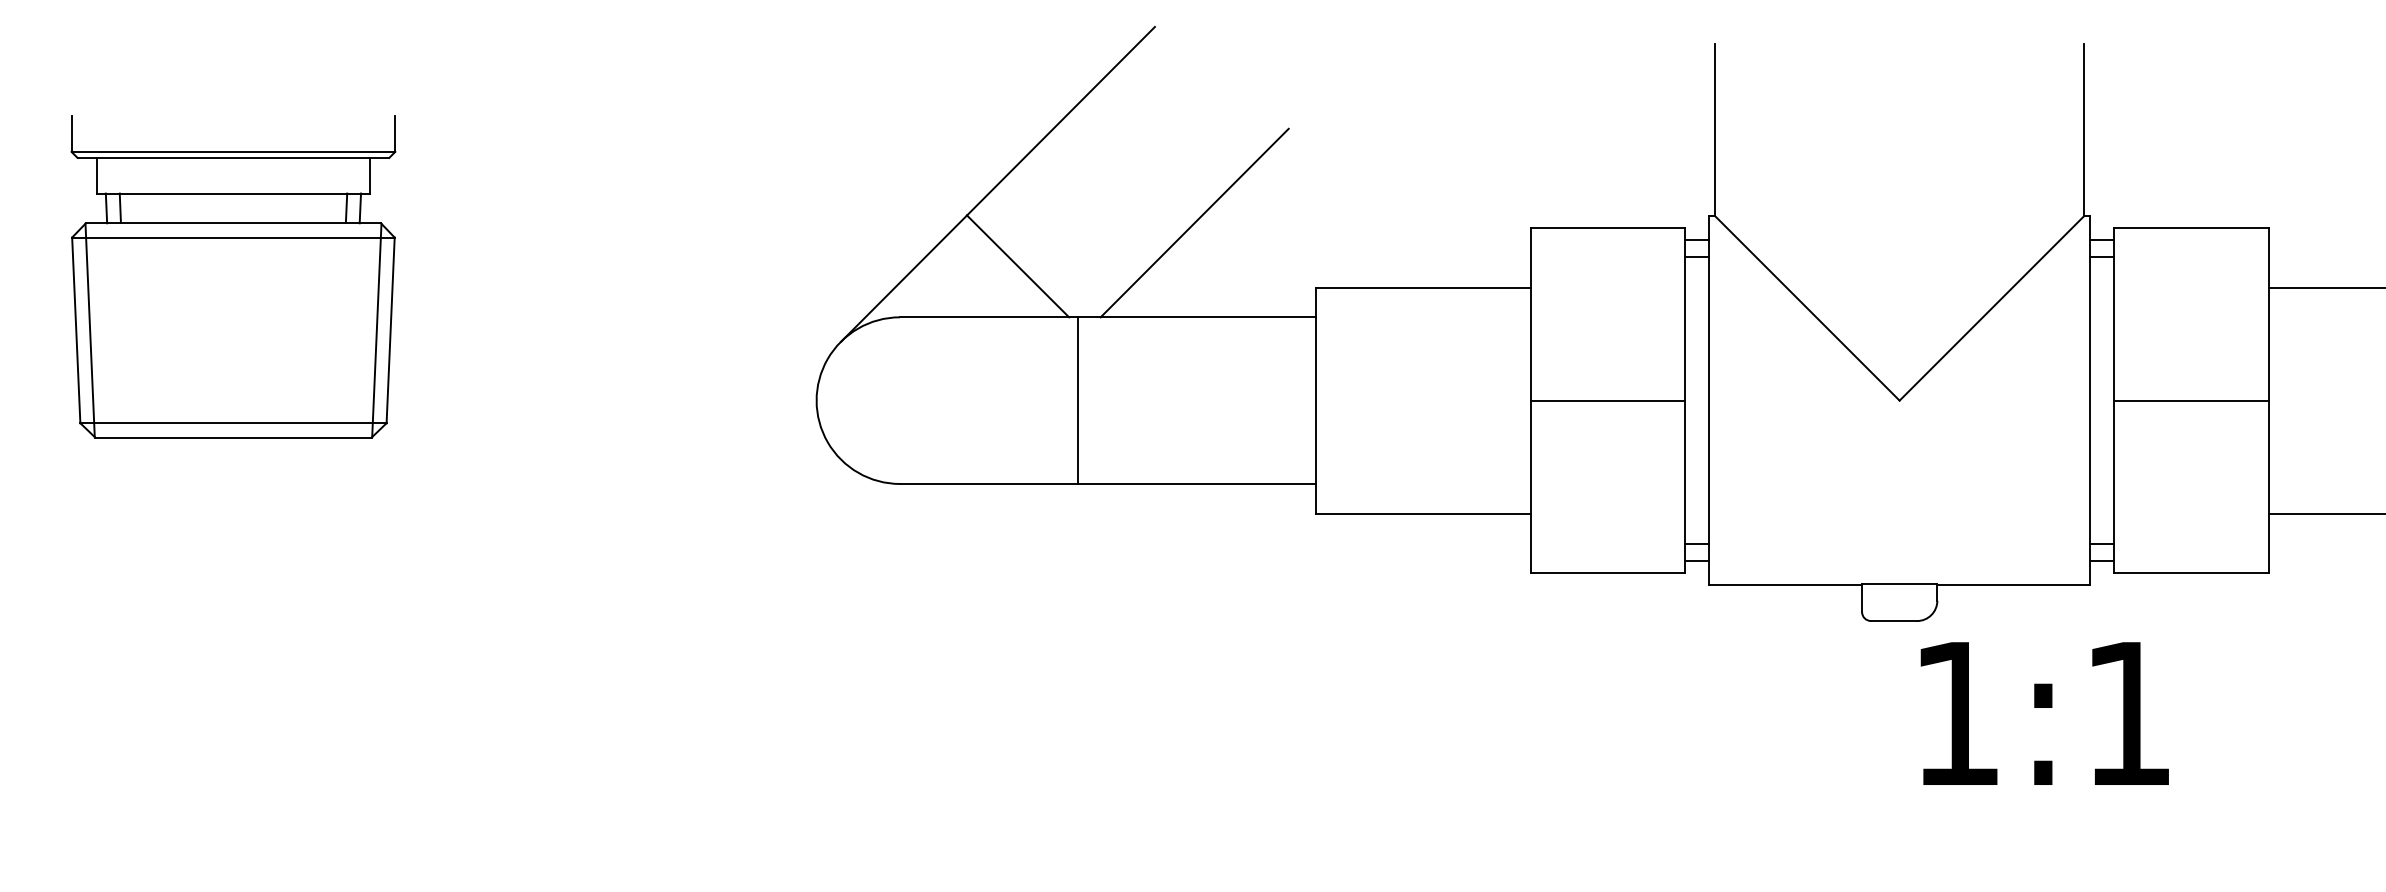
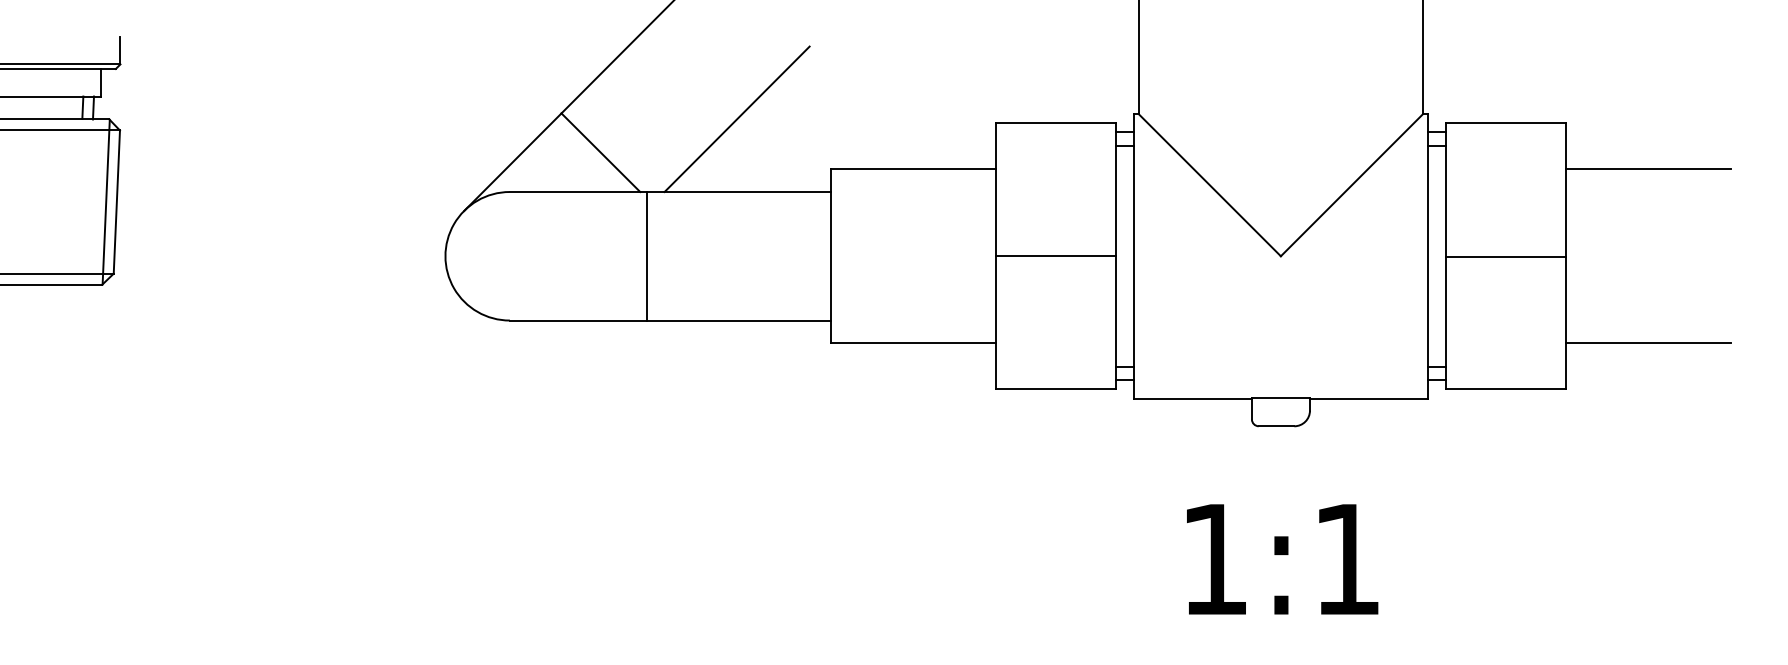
text: (2044, 713) -> (1282, 559), moved

